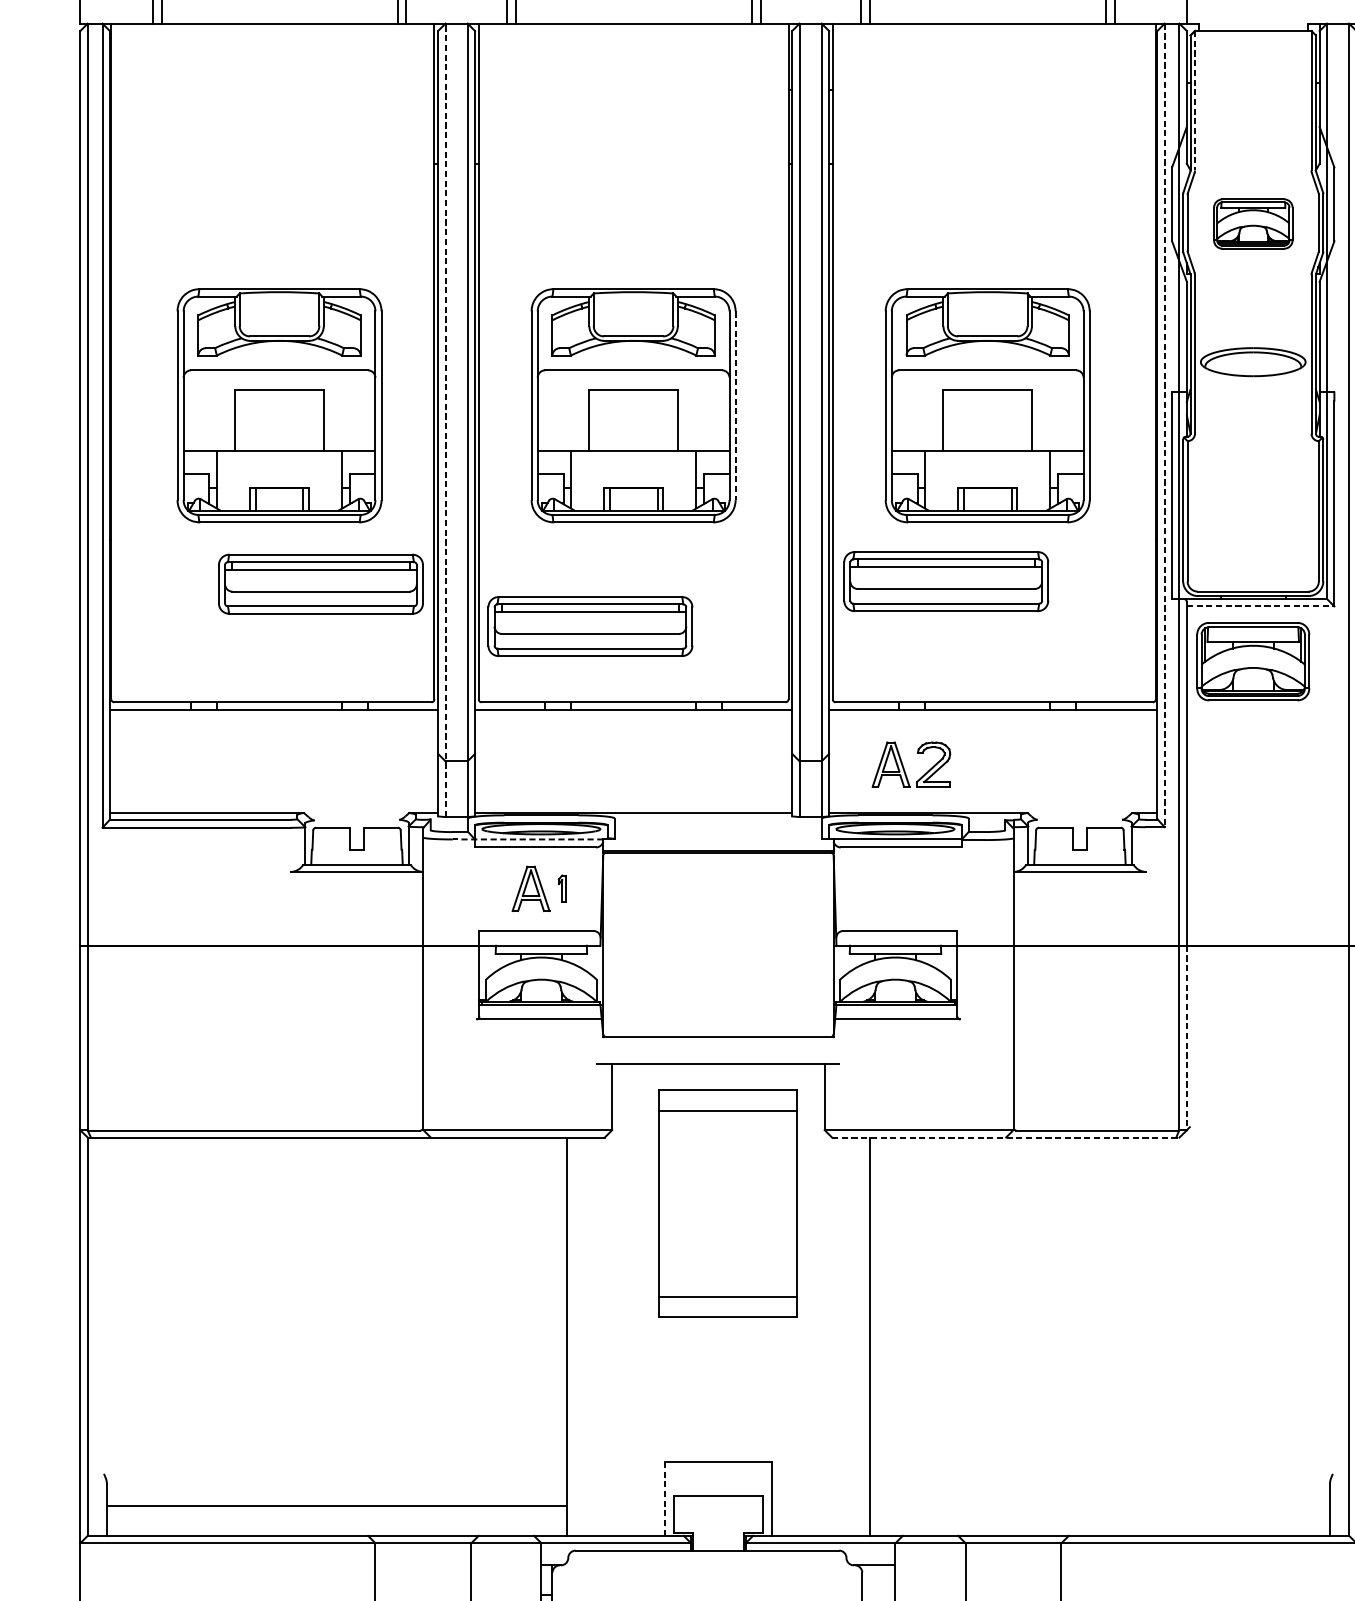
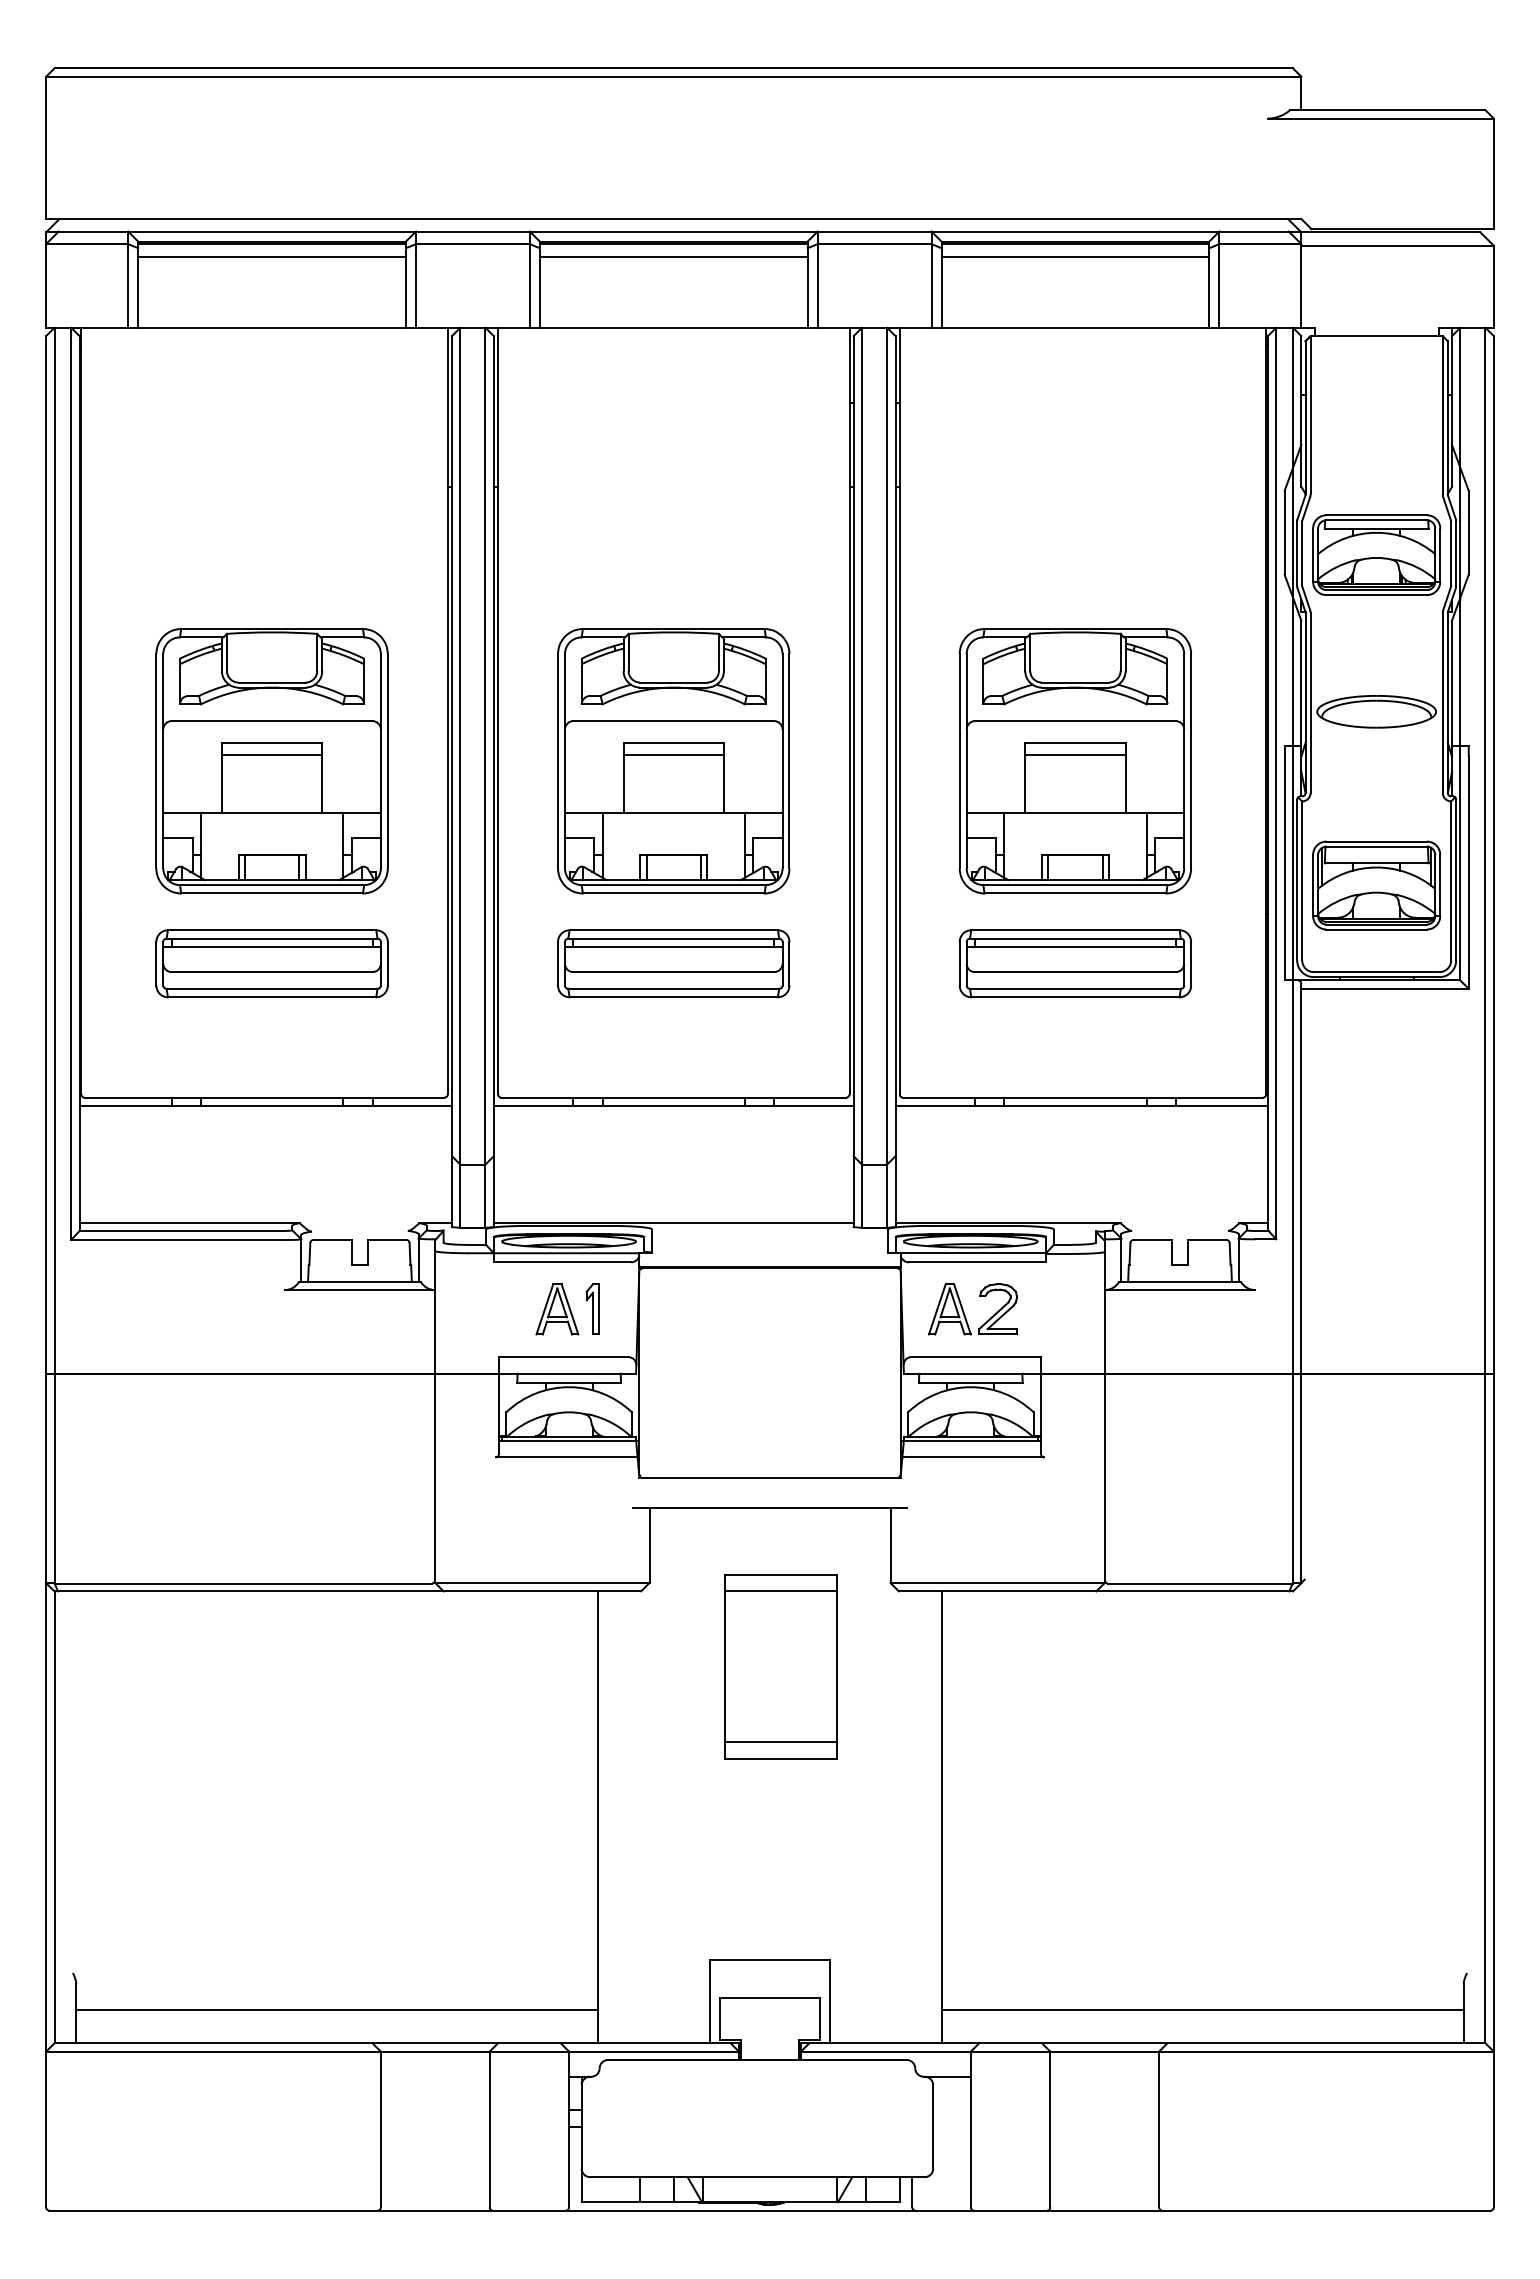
line: (1194, 100) -> (1310, 415), dashed -> solid
part: (1253, 223) -> (1376, 554), size x1.43
line: (279, 399) -> (271, 754), added
line: (633, 399) -> (673, 754), added
line: (987, 399) -> (1075, 754), added
line: (735, 405) -> (789, 761), dashed -> solid
line: (445, 420) -> (460, 777), dashed -> solid
line: (1164, 425) -> (1276, 783), dashed -> solid
part: (945, 581) -> (1074, 963), moved
part: (320, 584) -> (271, 963), moved
line: (1261, 606) -> (1385, 988), dashed -> solid
part: (590, 626) -> (673, 963), moved
part: (1253, 661) -> (1376, 885), moved
part: (904, 766) -> (964, 1311), moved
line: (527, 839) -> (553, 1253), dashed -> solid
part: (561, 888) -> (592, 1308), size x1.67
line: (1186, 1038) -> (1301, 1478), dashed -> solid
line: (1006, 1137) -> (1096, 1591), dashed -> solid
part: (727, 1203) -> (780, 1666), size x0.71
line: (665, 1499) -> (709, 2001), dashed -> solid
line: (1099, 1506) -> (1202, 2009), added

